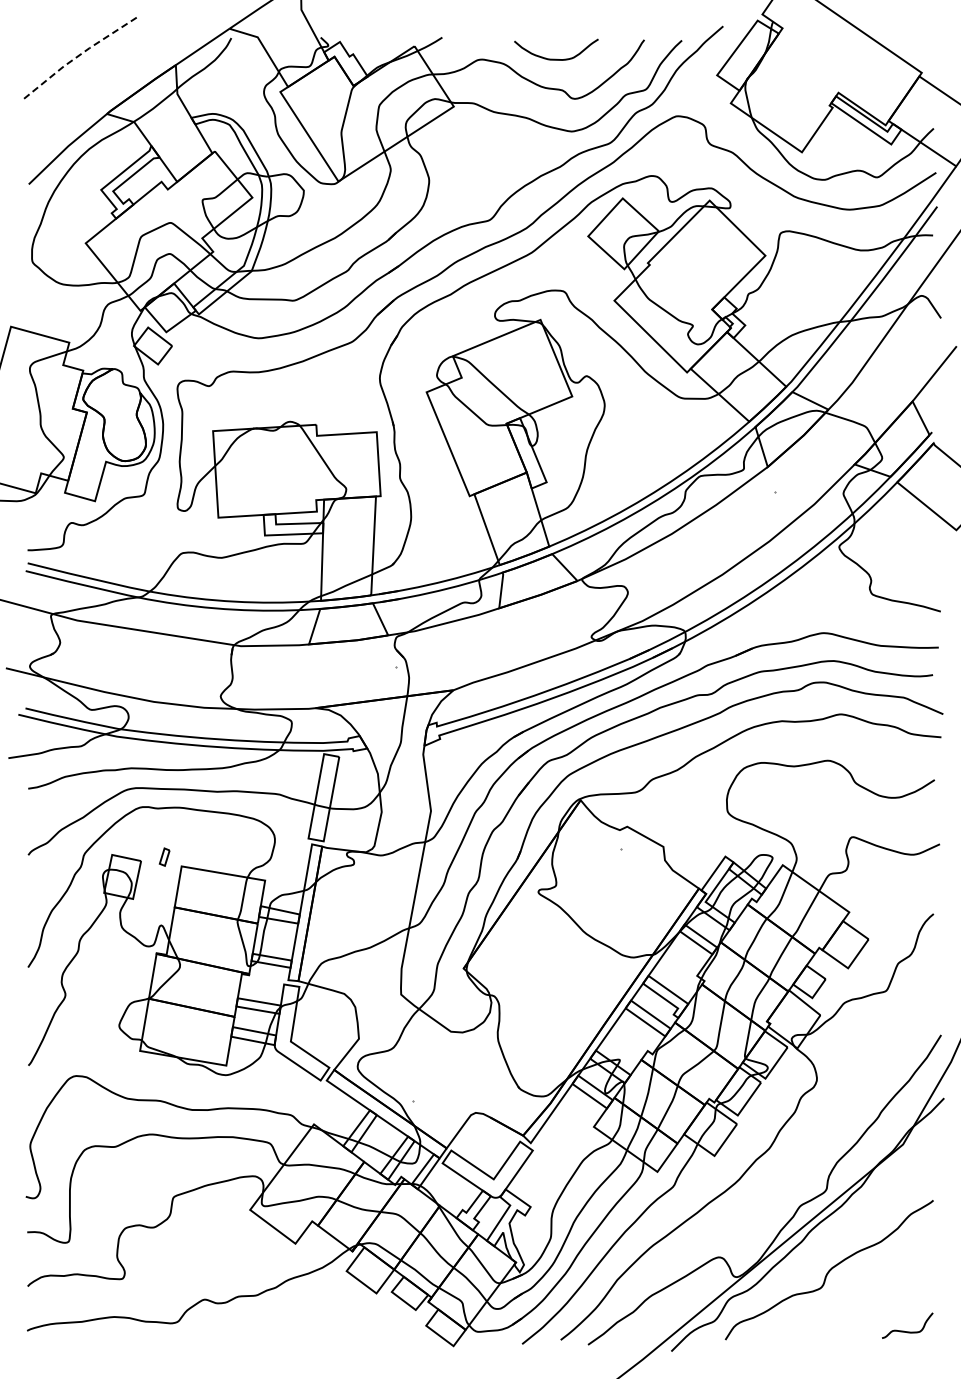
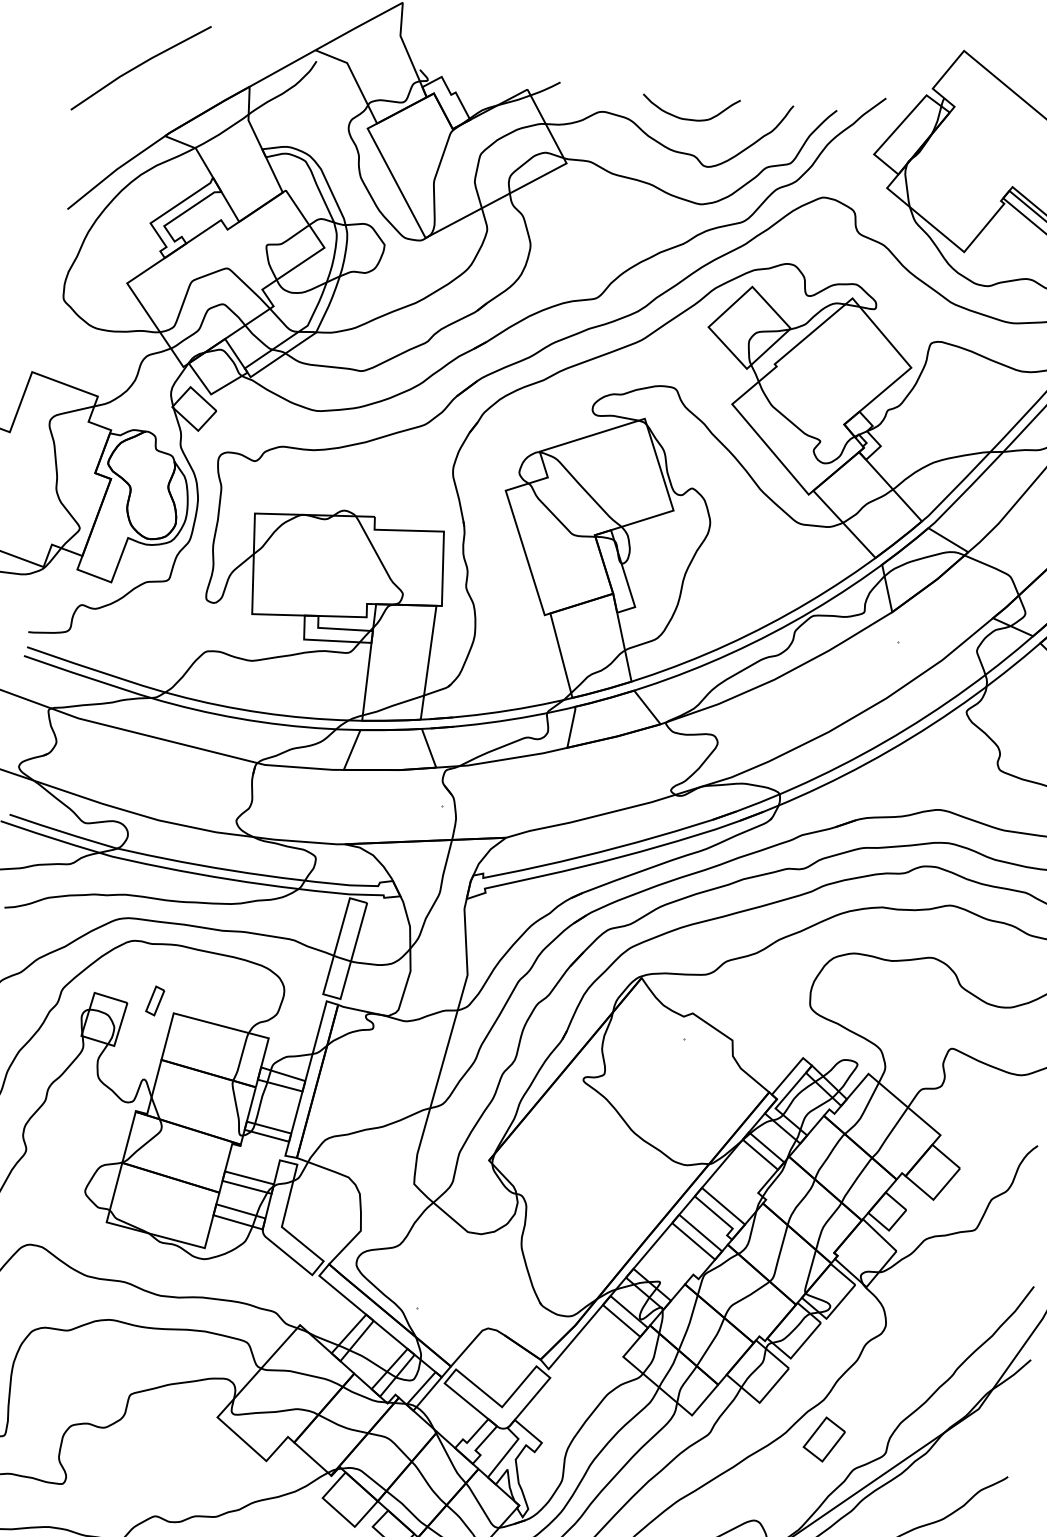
line: (79, 55) -> (139, 65), dashed -> solid
part: (164, 856) -> (154, 1000), size x1.43
part: (772, 1182) -> (823, 1439), added

